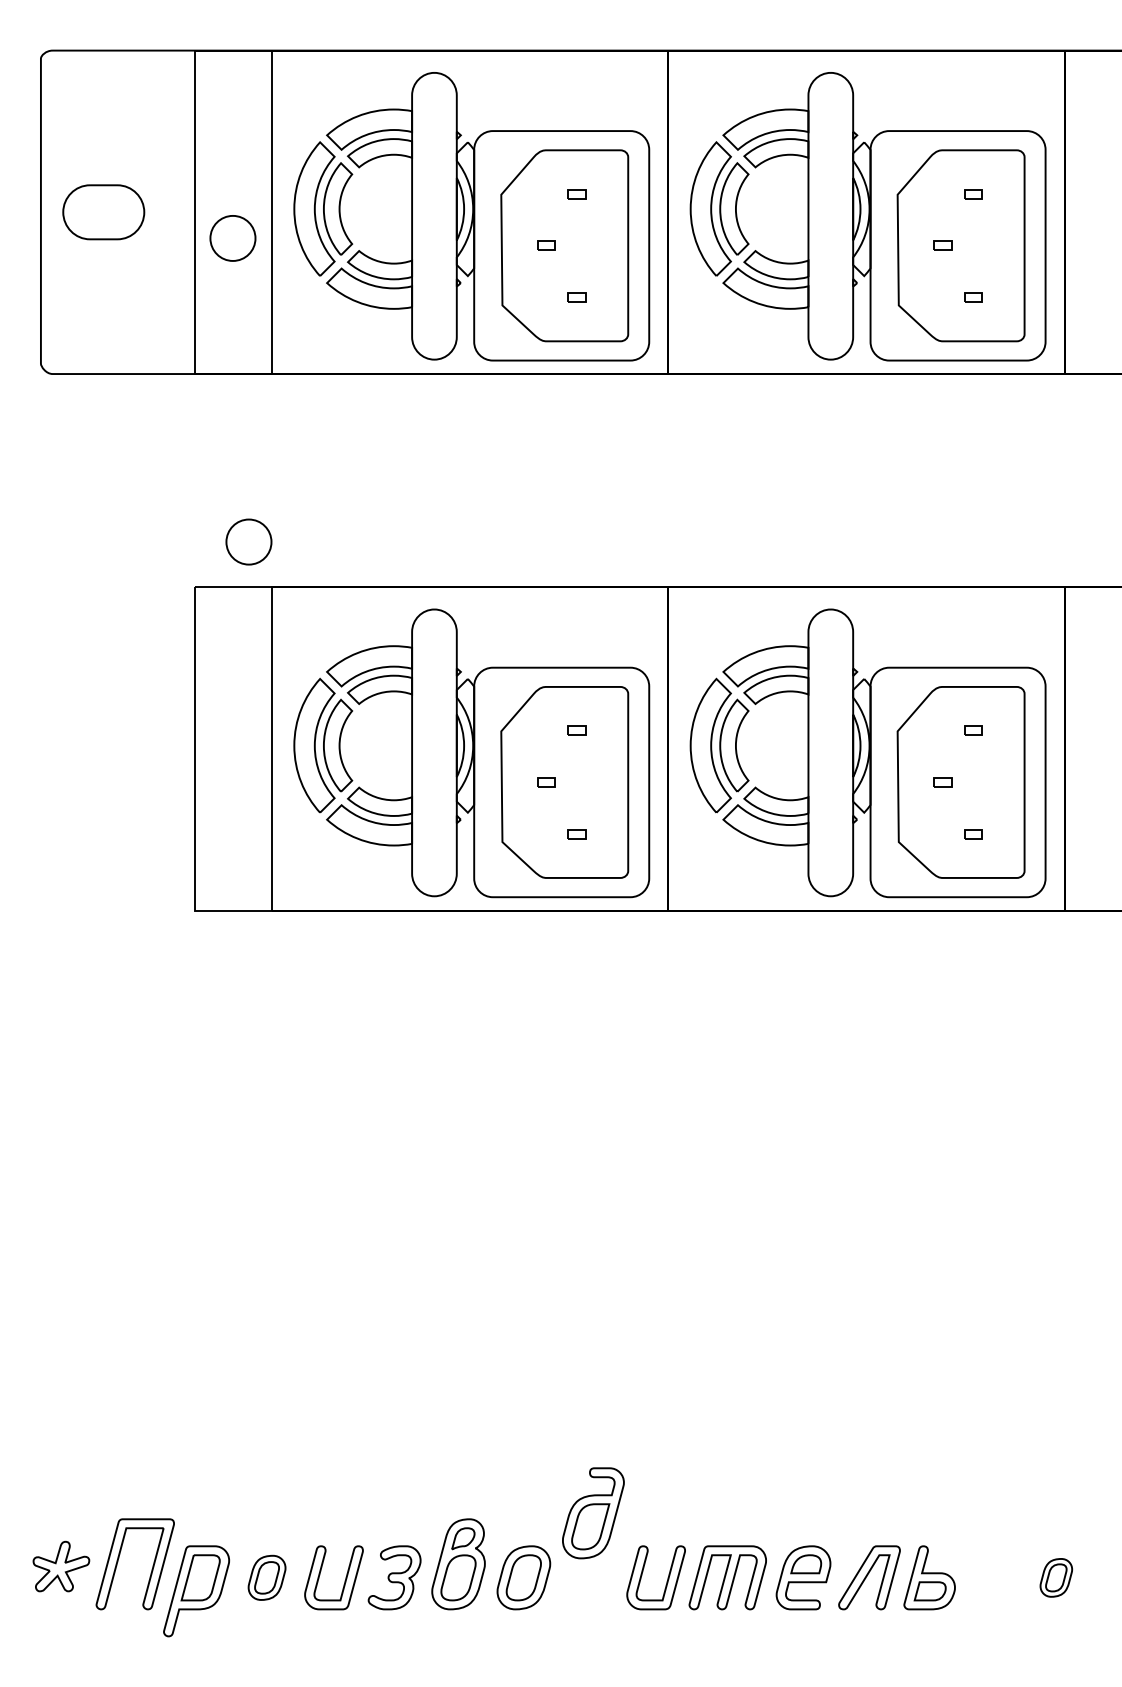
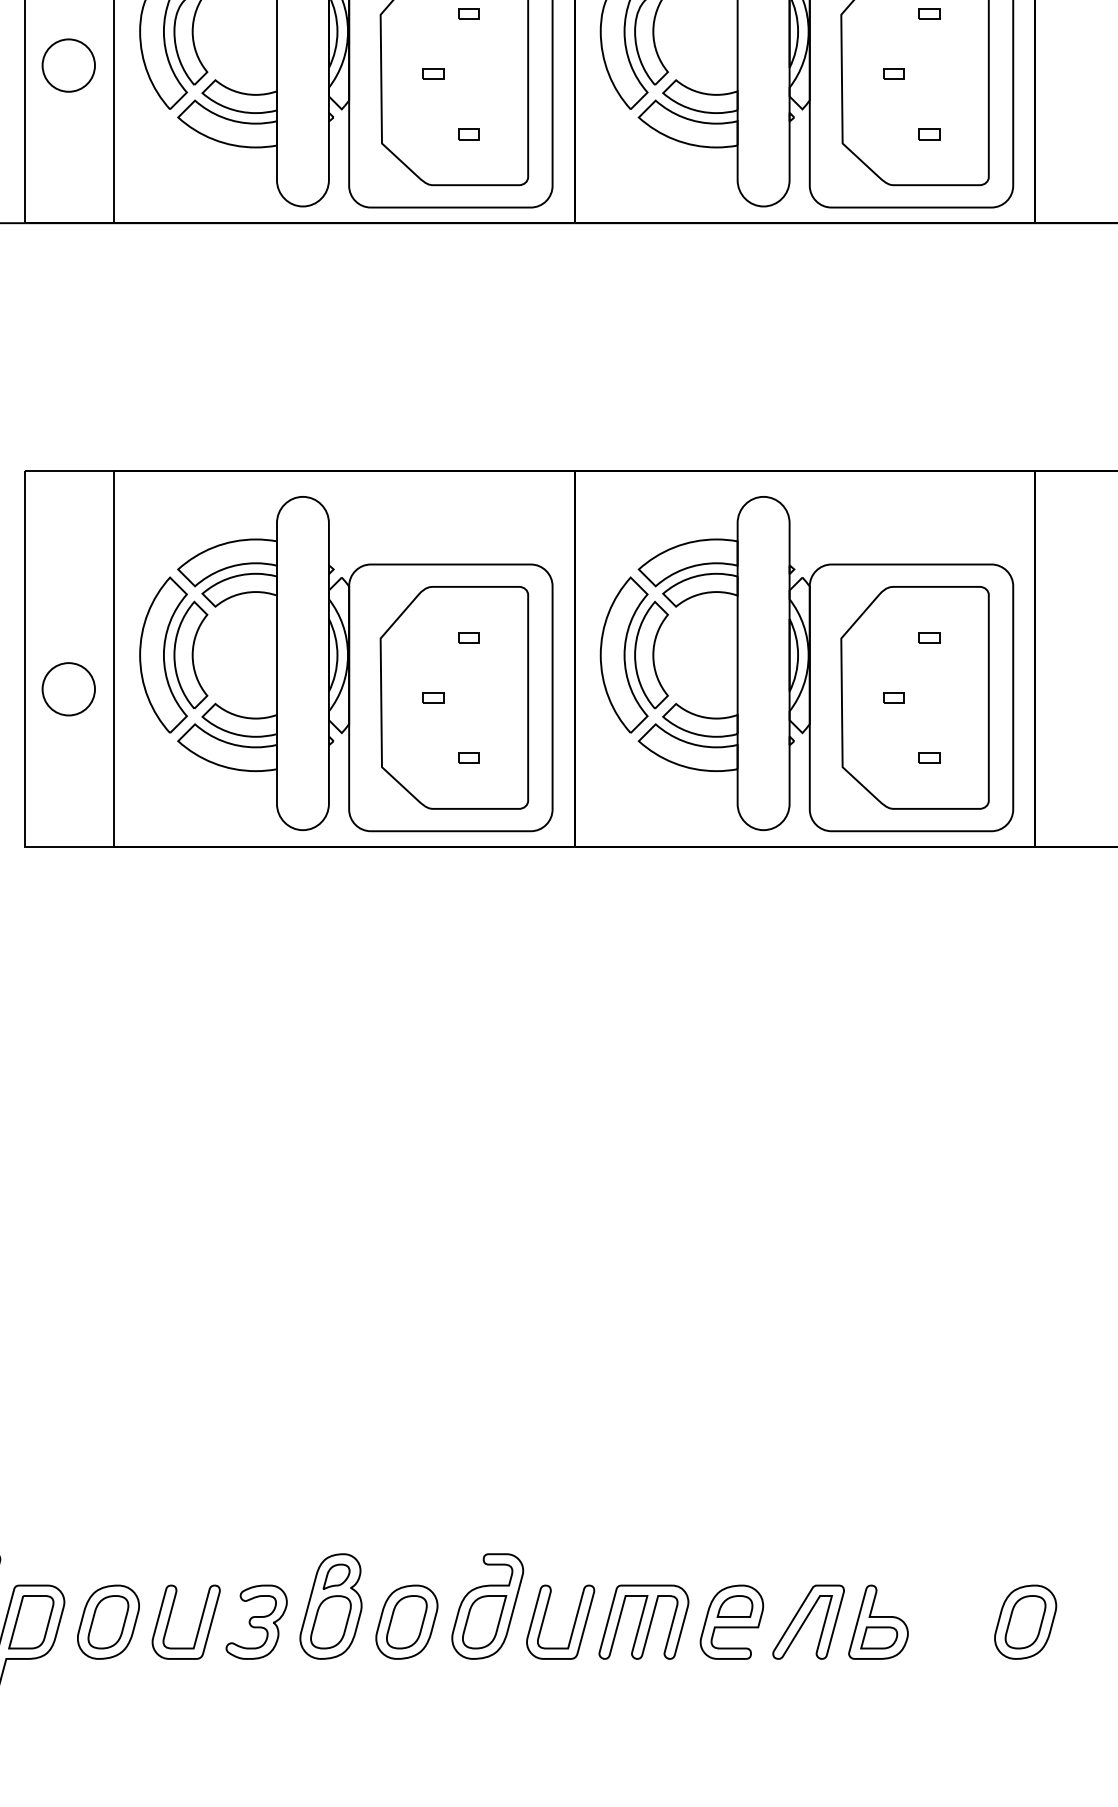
part: (248, 541) -> (68, 688), moved
part: (593, 1513) -> (487, 1606), moved
part: (266, 1577) -> (107, 1621), size x1.43
part: (1056, 1577) -> (1025, 1621), size x1.67

